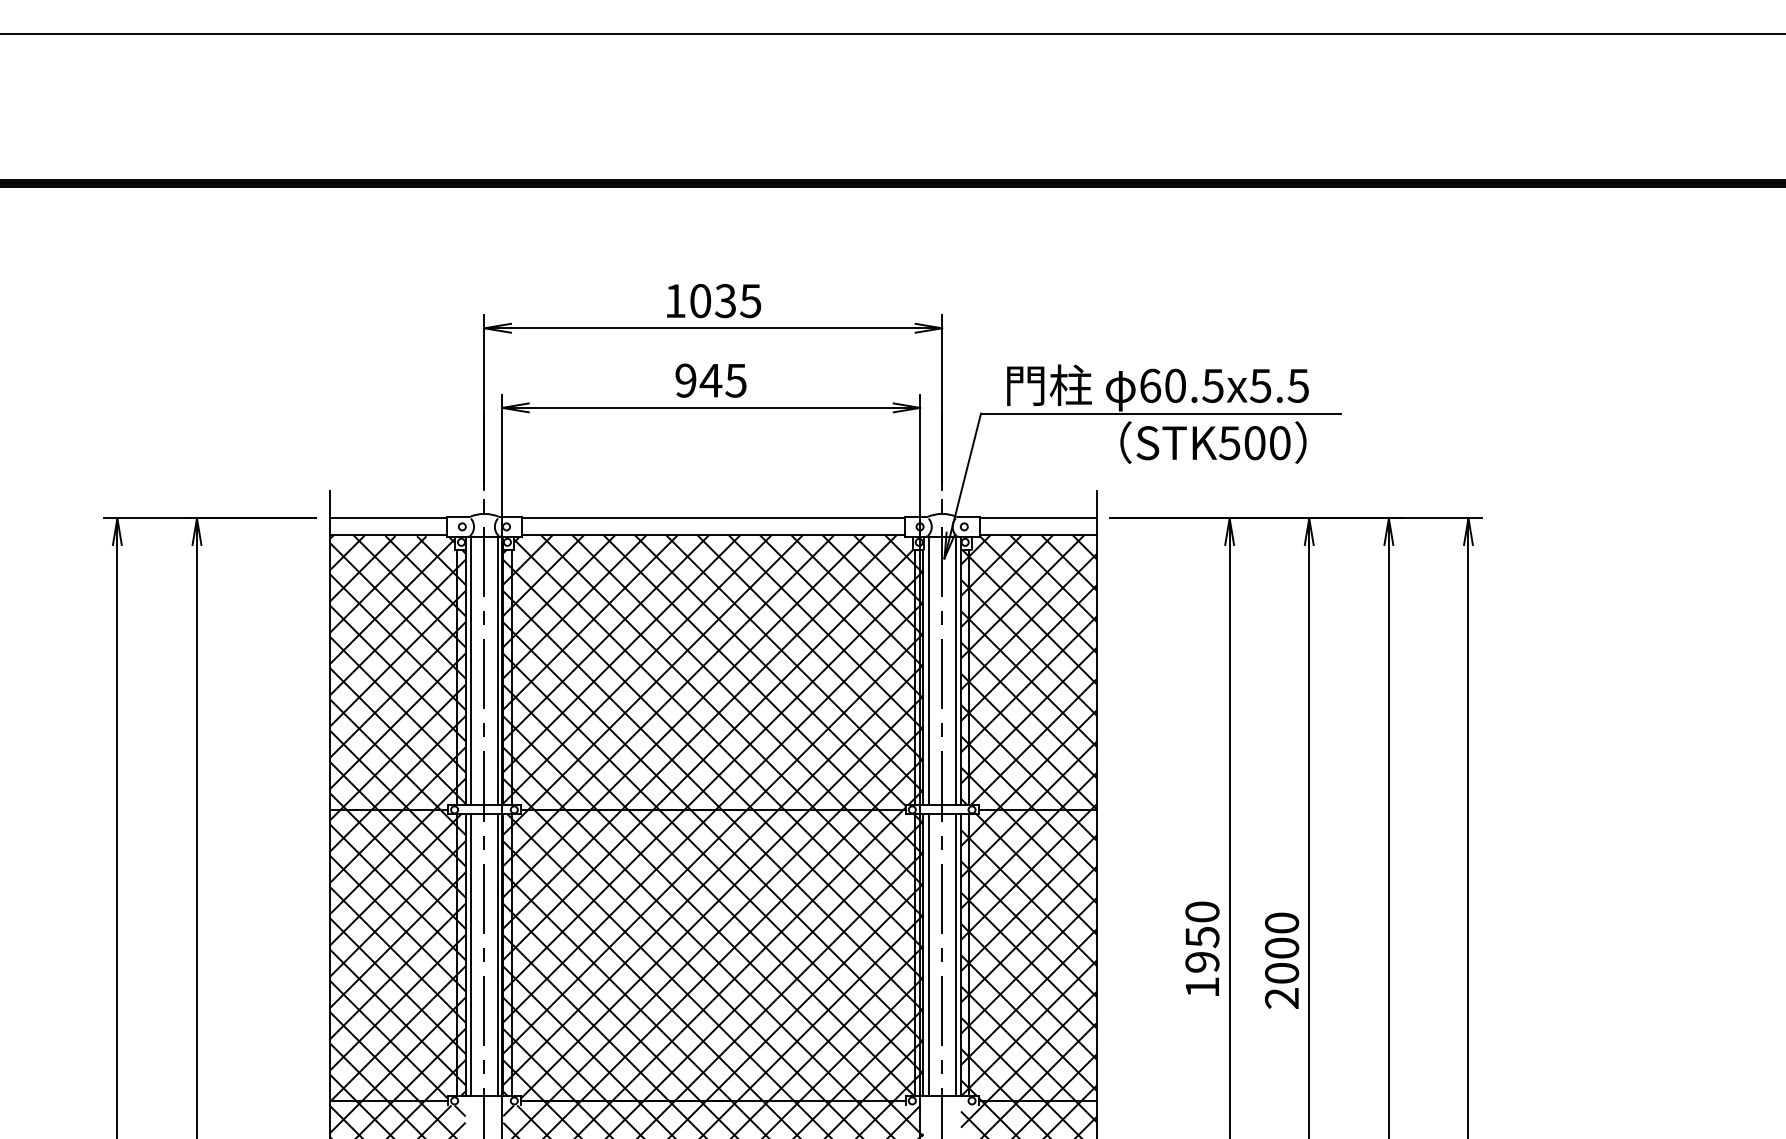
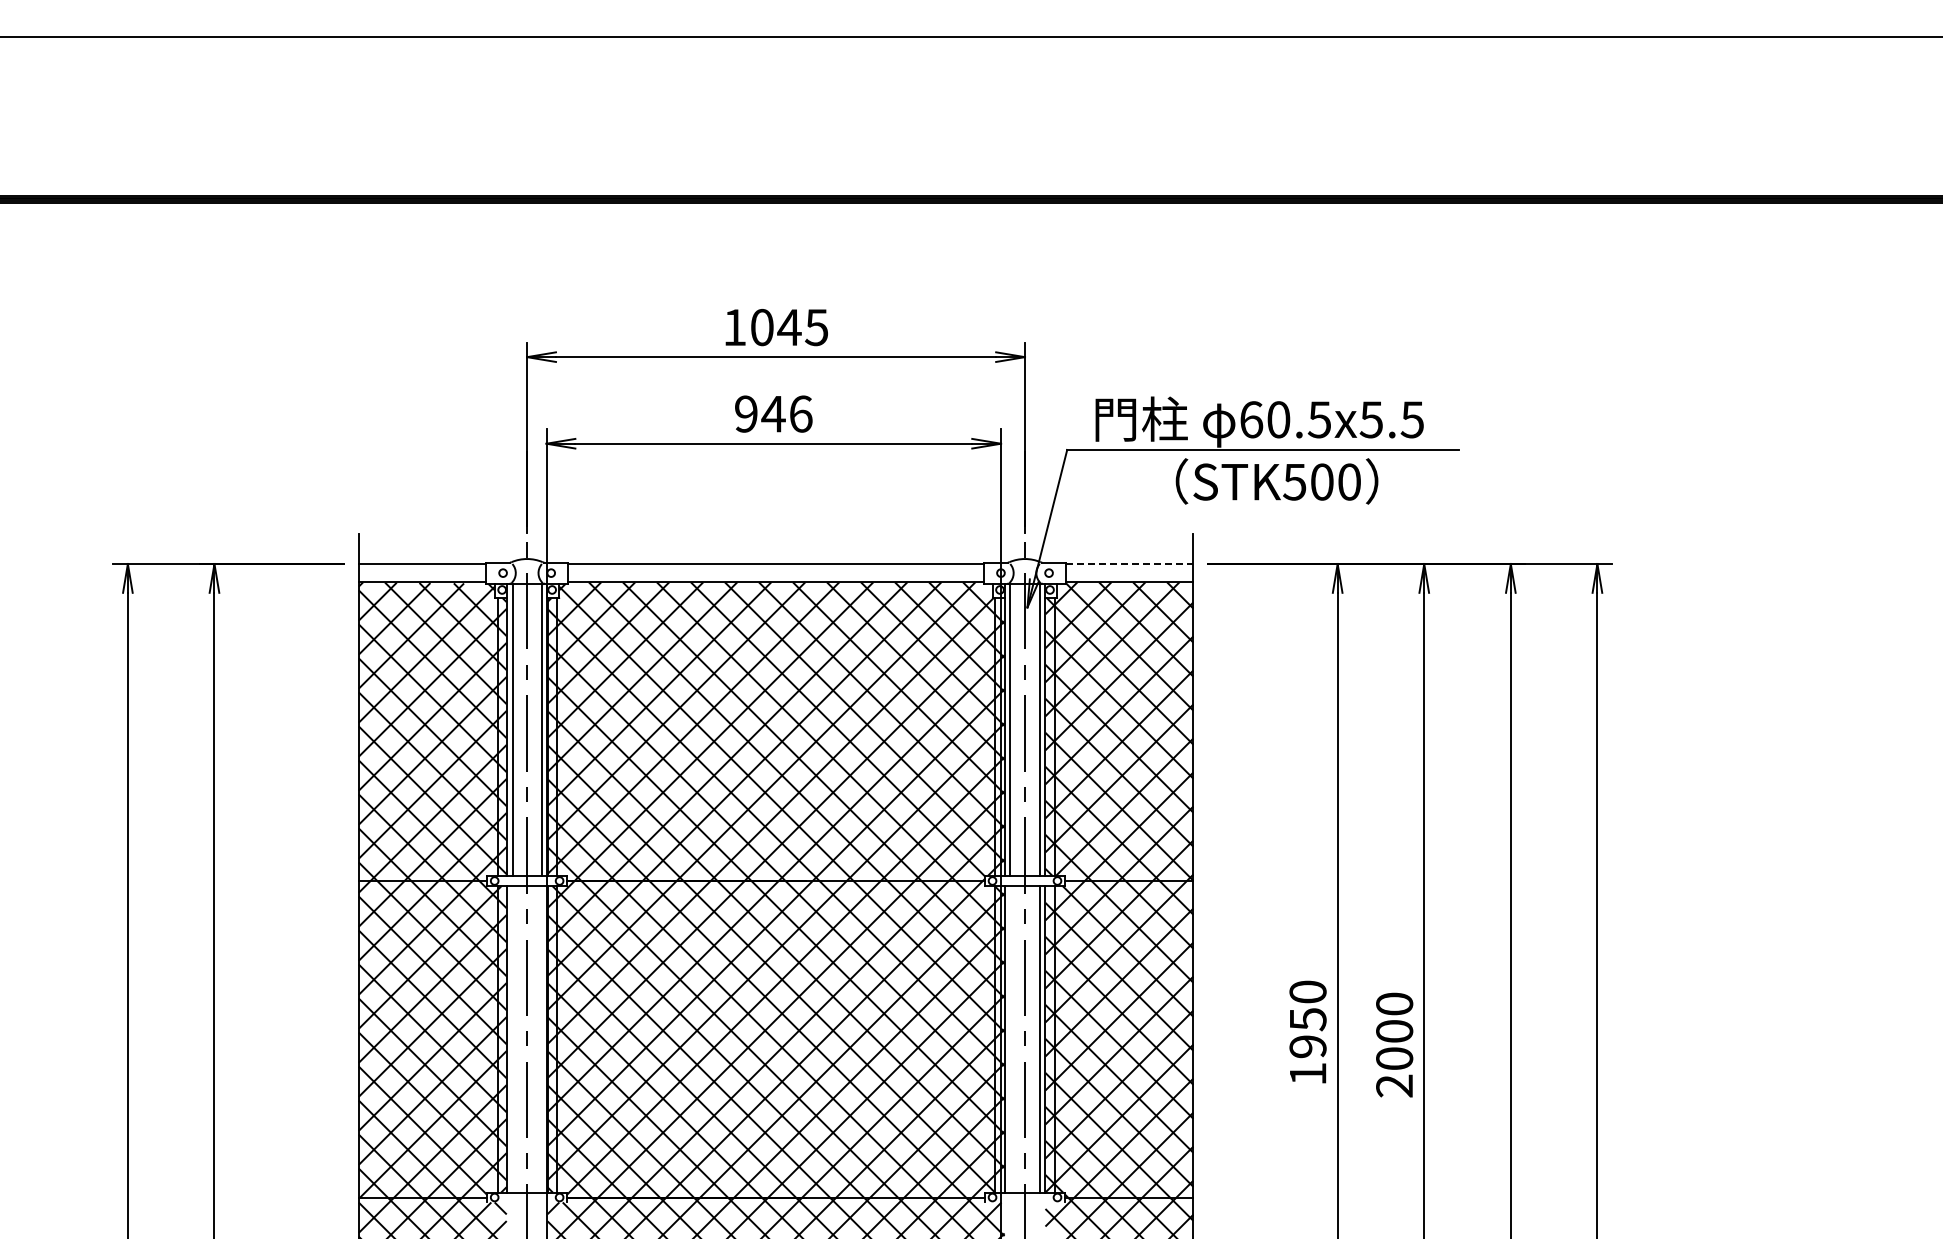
text: (725, 301) -> (789, 327), 1035 -> 1045
text: (735, 380) -> (800, 413), 945 -> 946
text: (1212, 442) -> (1276, 481), moved
line: (1038, 518) -> (1129, 564), solid -> dashed
line: (470, 954) -> (512, 1038), removed
line: (497, 954) -> (541, 1038), removed
line: (928, 954) -> (1010, 1038), removed

